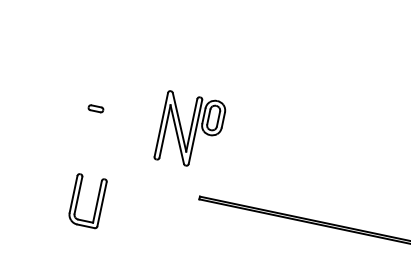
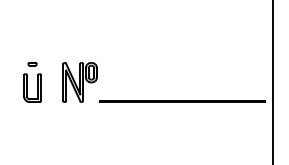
part: (189, 130) -> (79, 82), moved
part: (87, 200) -> (32, 87), moved

